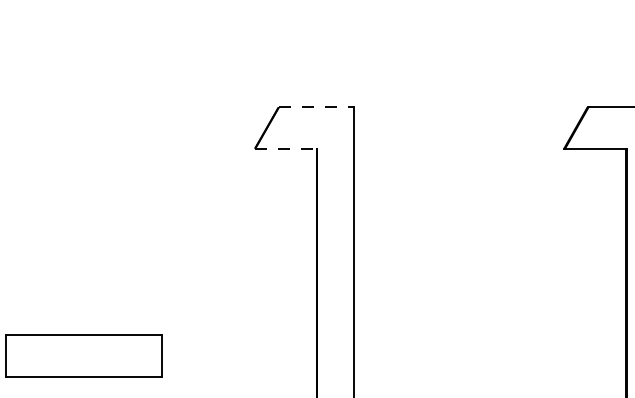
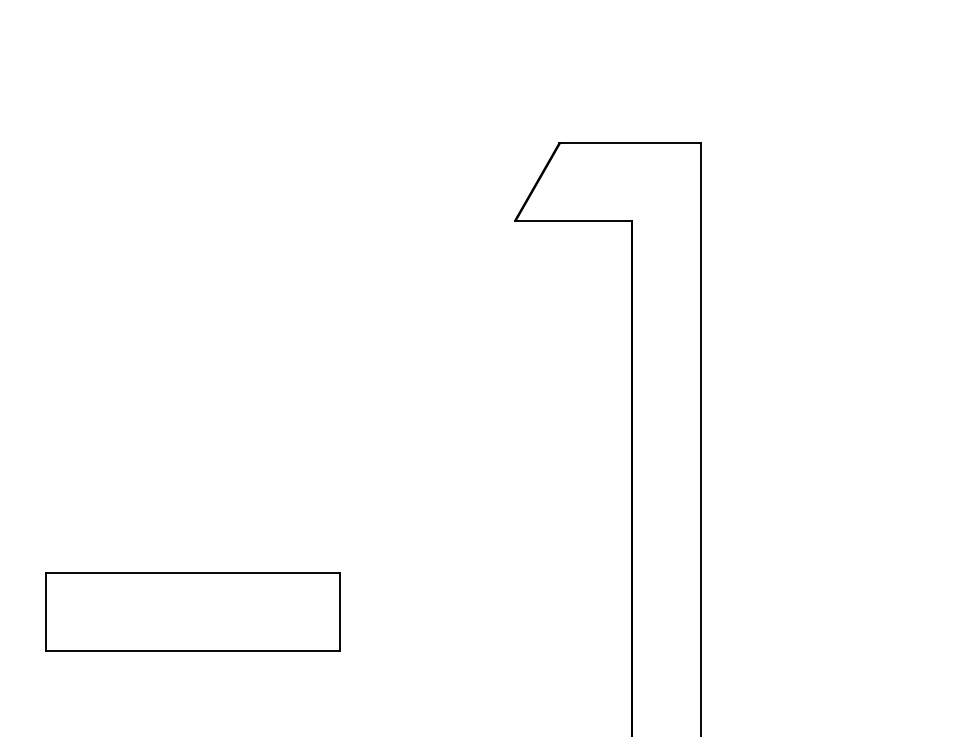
line: (316, 107) -> (630, 143), dashed -> solid
line: (286, 148) -> (574, 220), dashed -> solid

